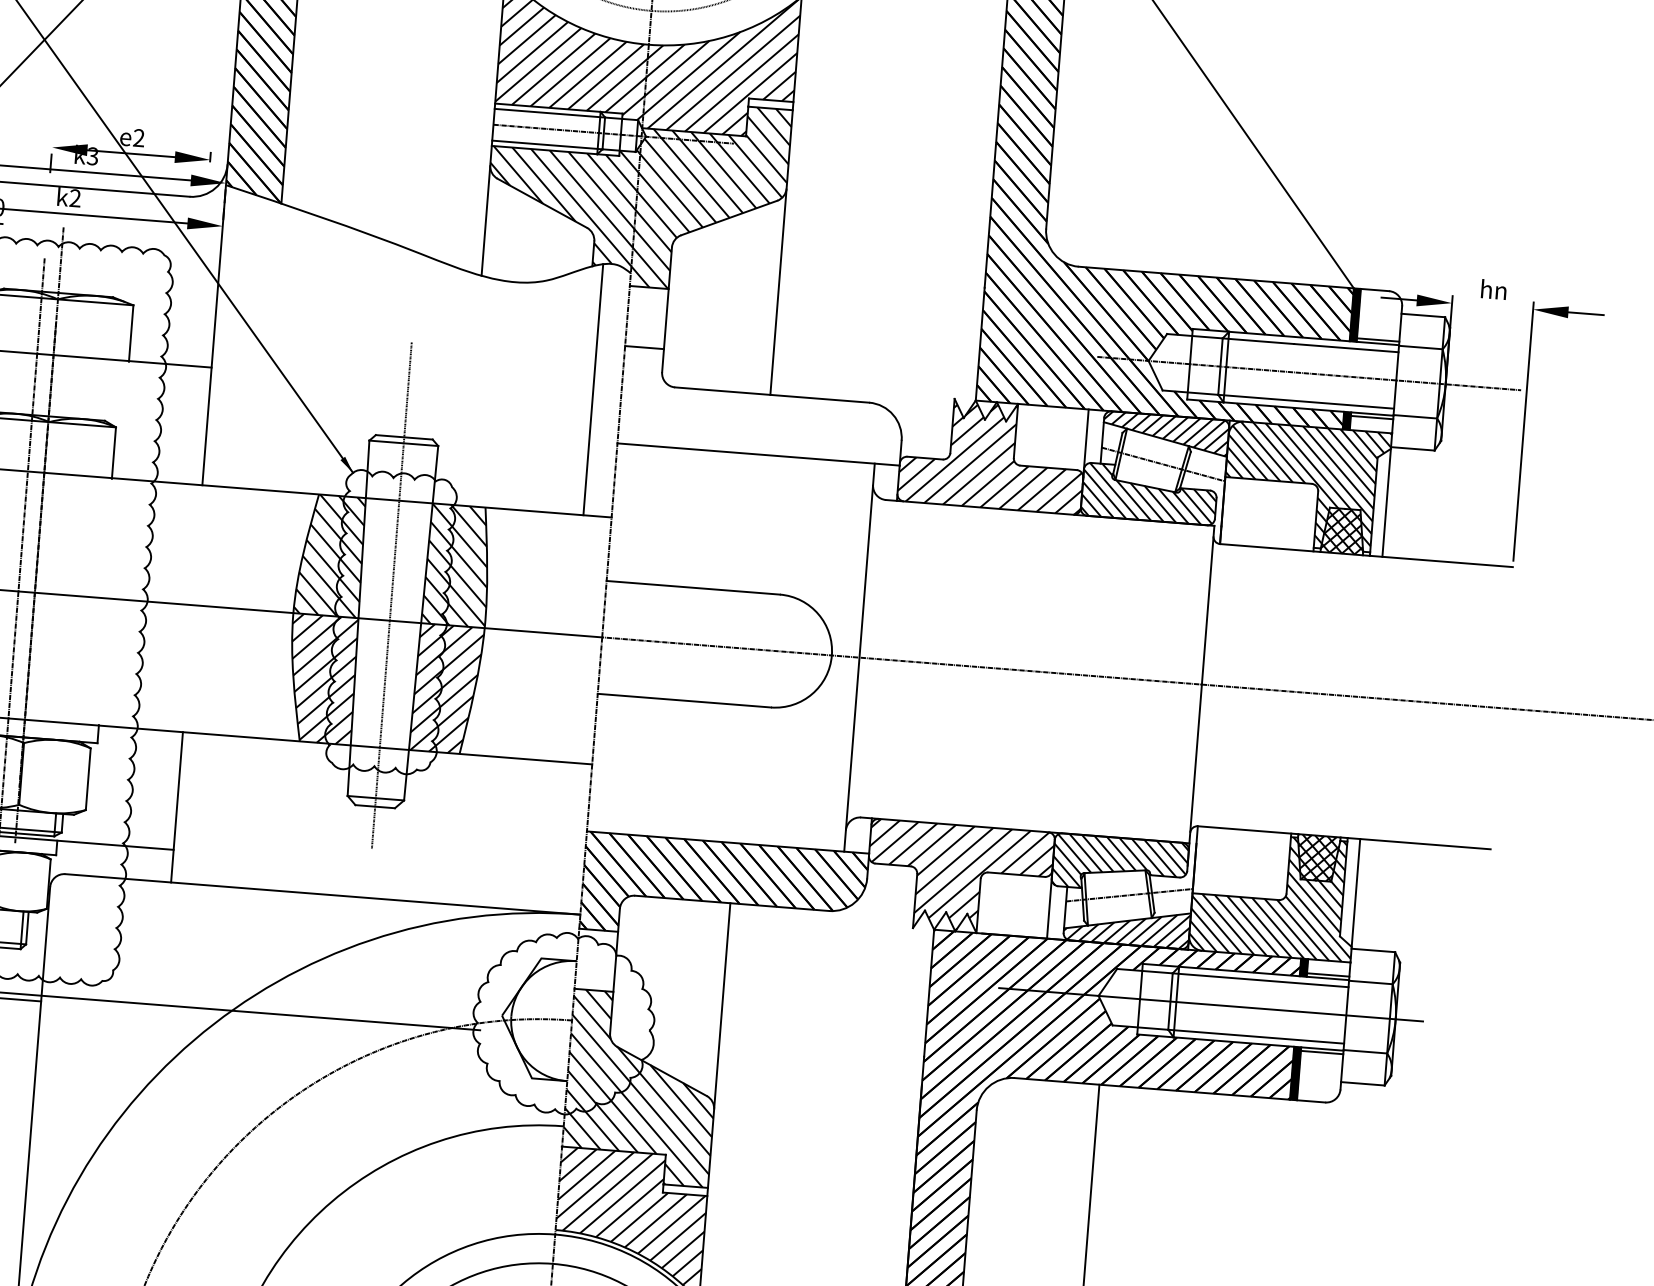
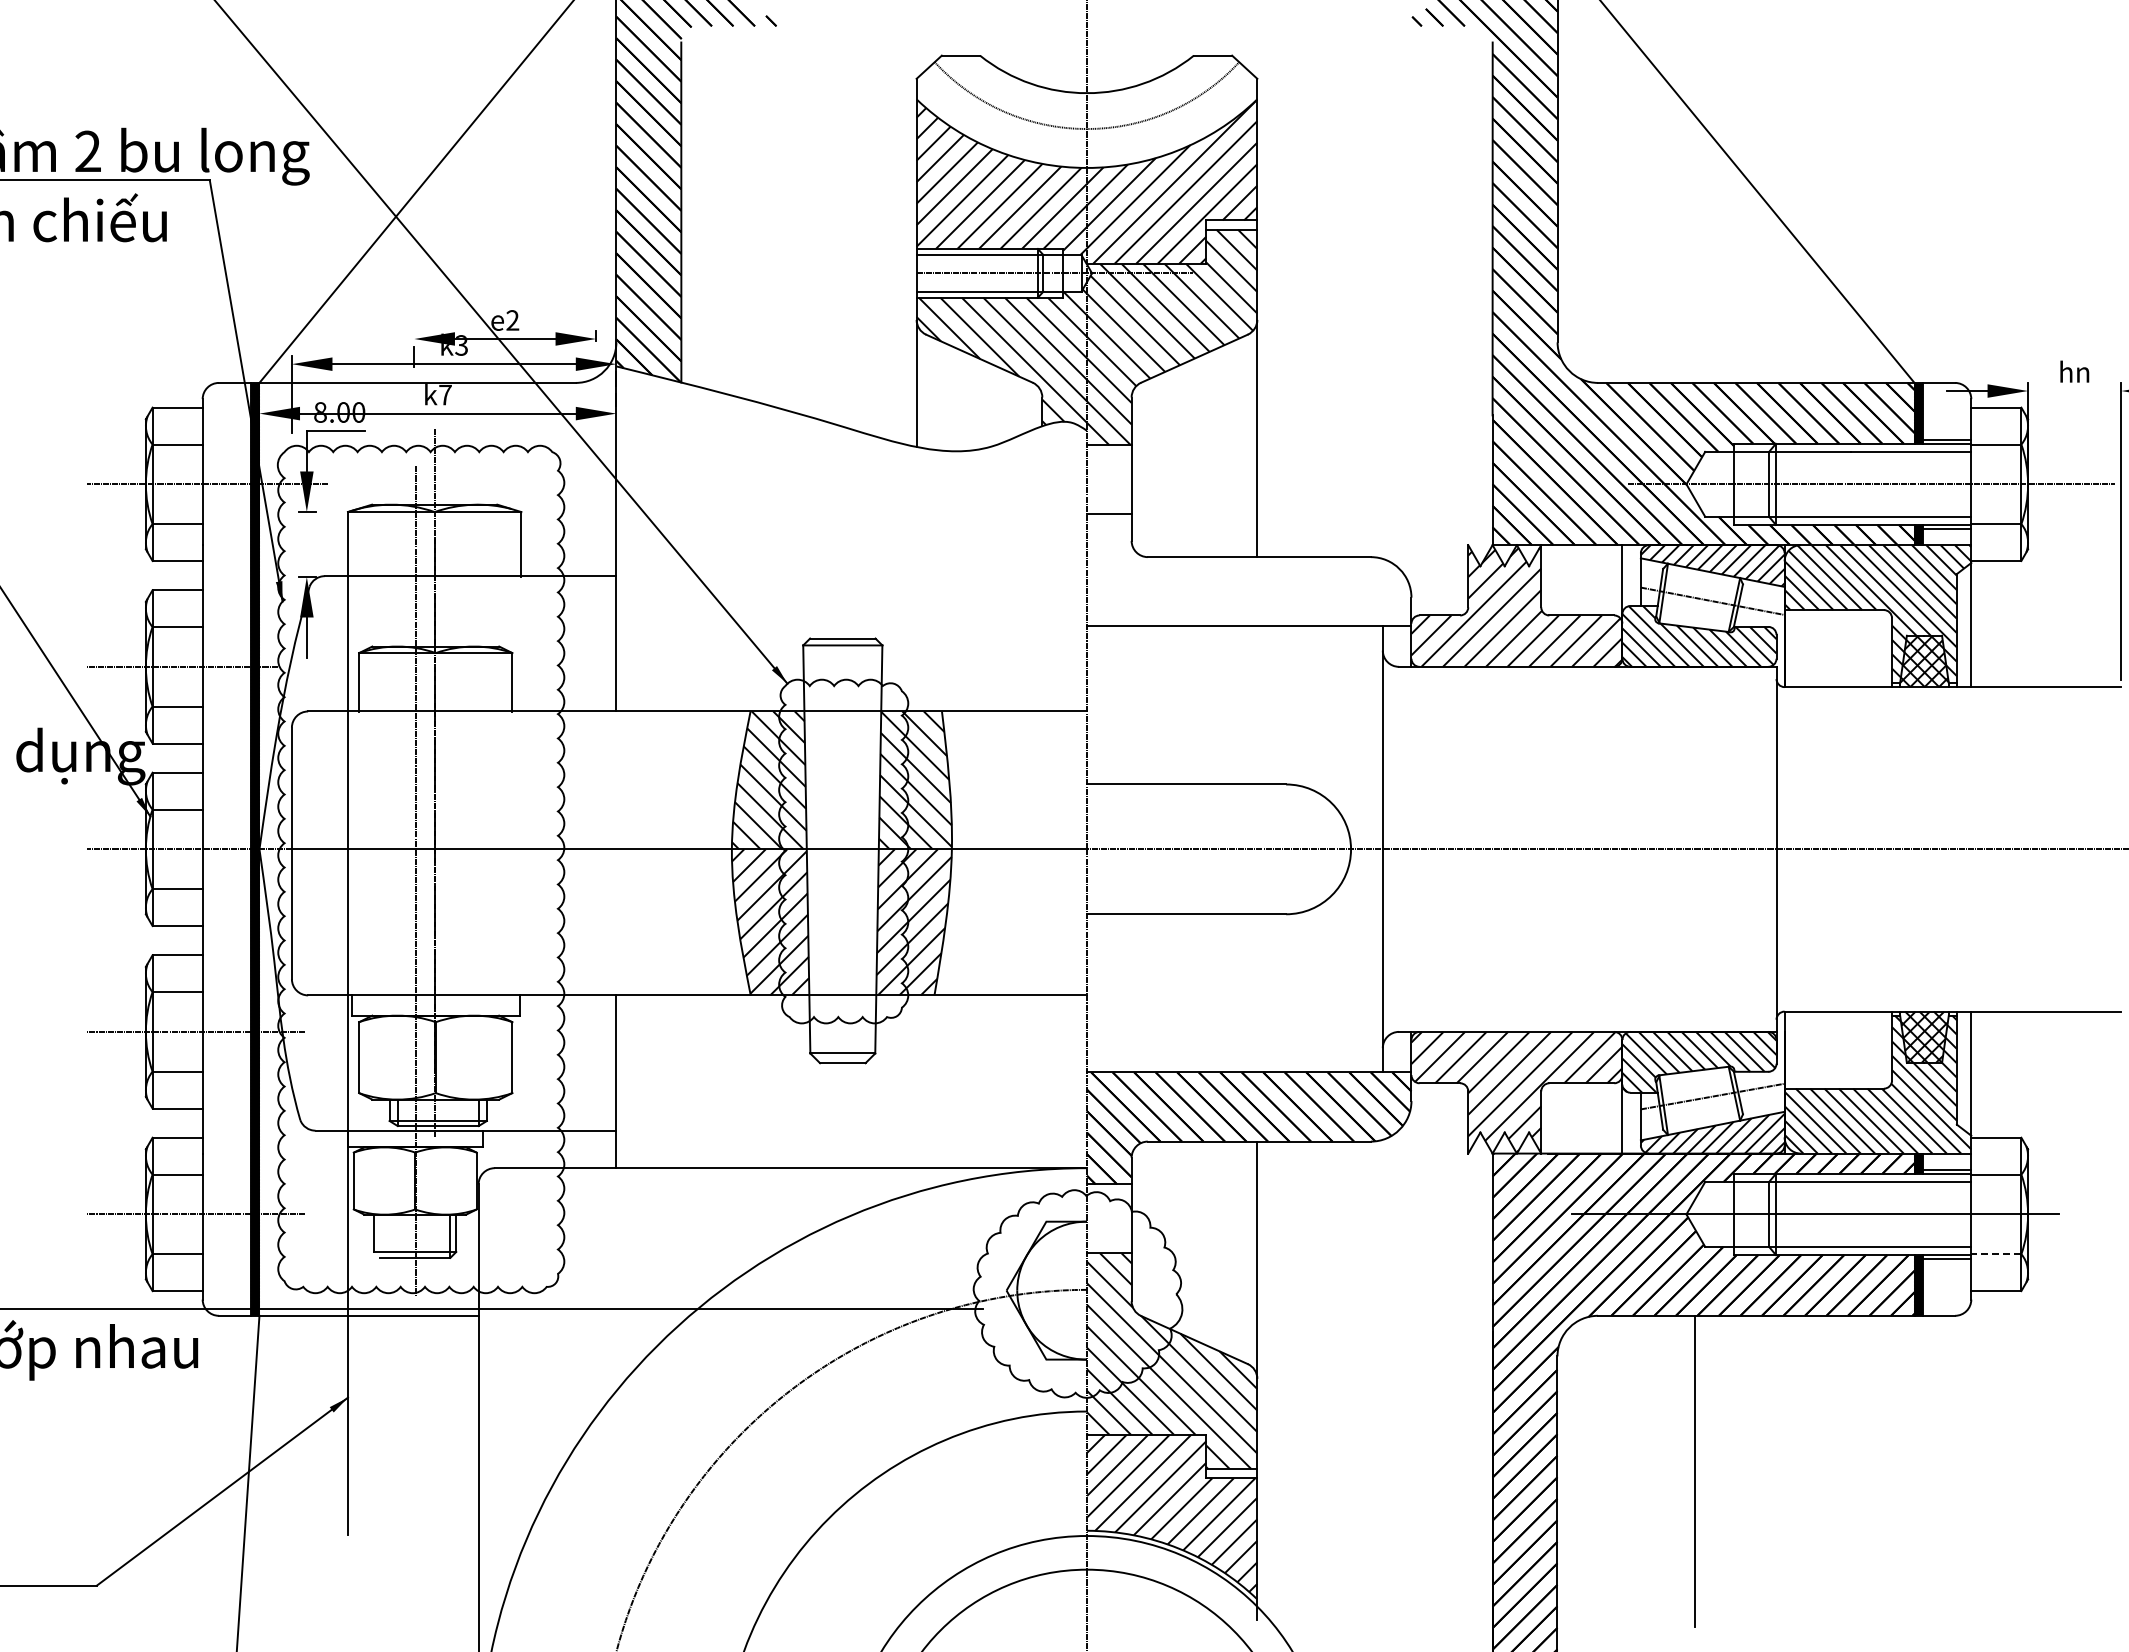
text: (75, 197) -> (445, 394), k2 -> k7
line: (593, 389) -> (1054, 566), removed
line: (391, 595) -> (842, 820), removed
line: (1364, 1051) -> (1995, 1254), solid -> dashed

